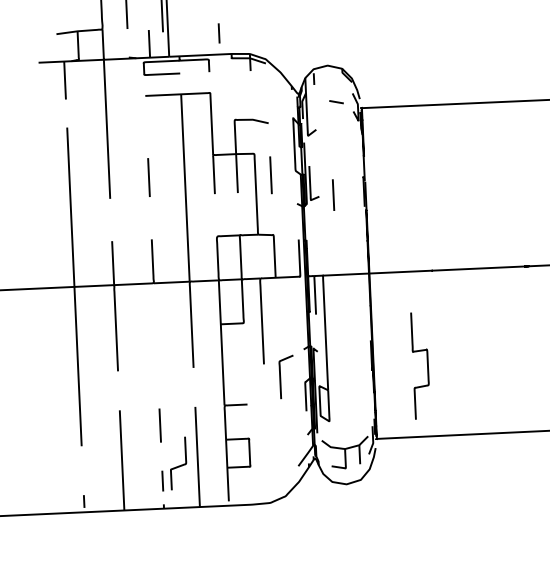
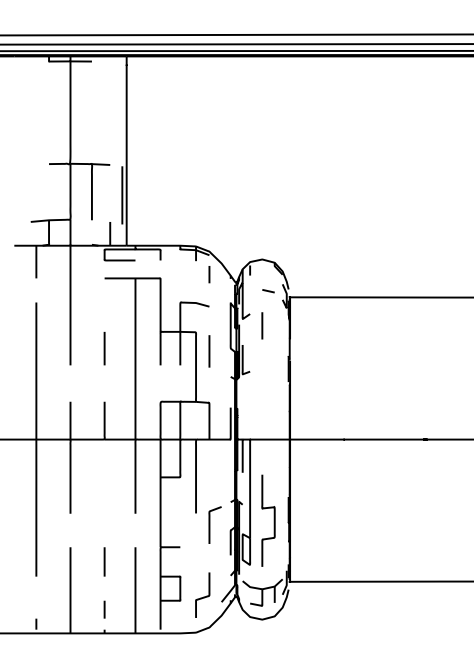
line: (219, 33) -> (209, 274), moved
line: (333, 194) -> (262, 325), moved
curve: (426, 365) -> (273, 520), moved
curve: (179, 464) -> (203, 596), moved

